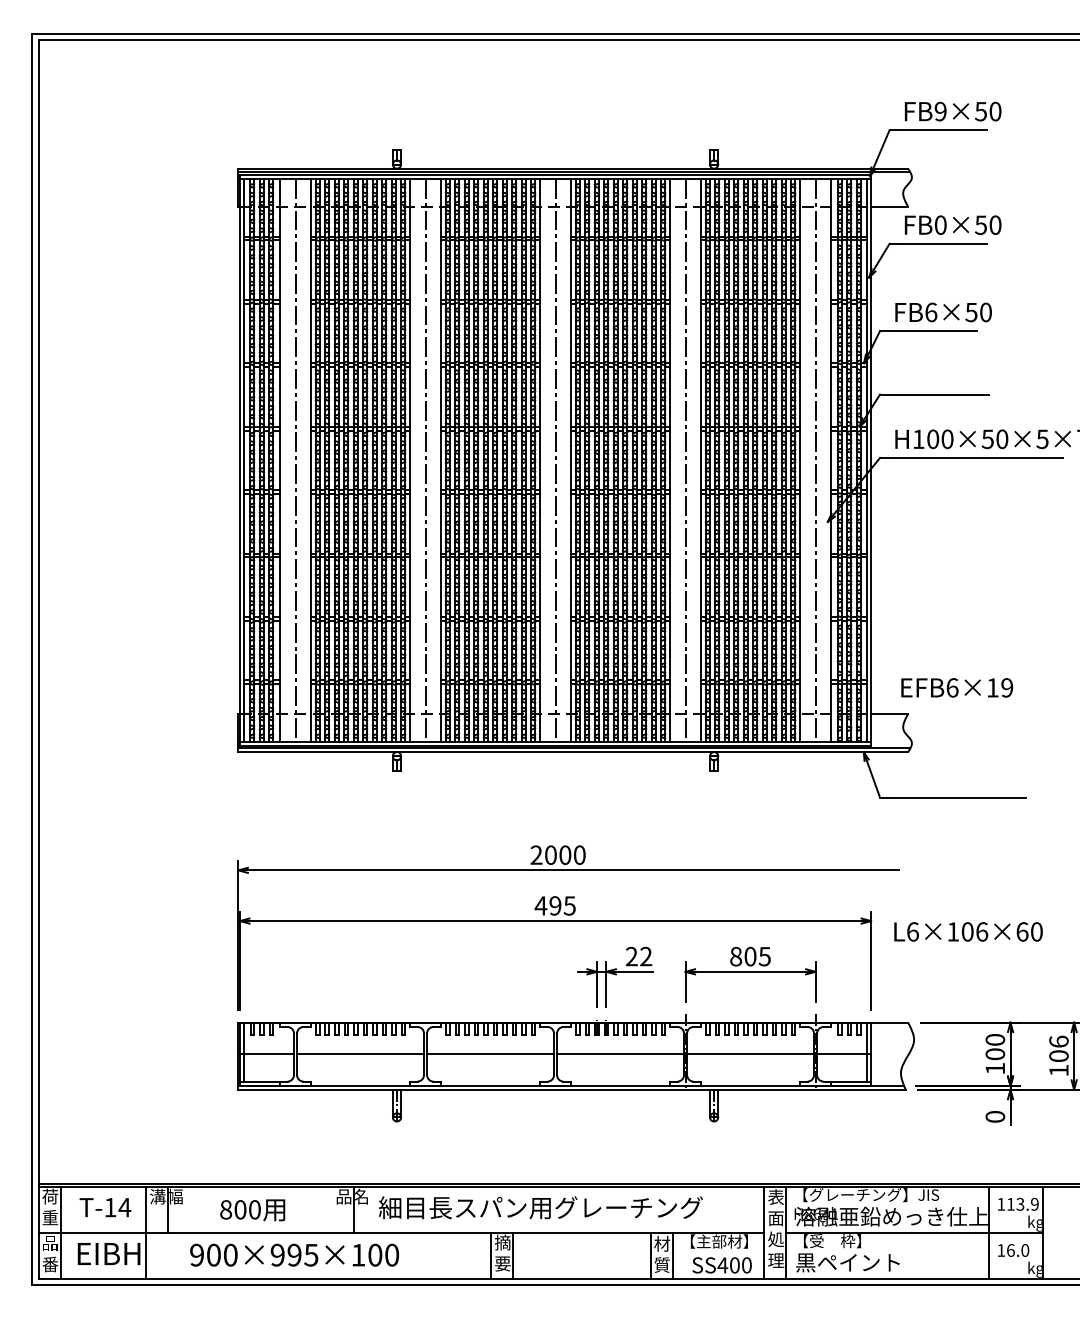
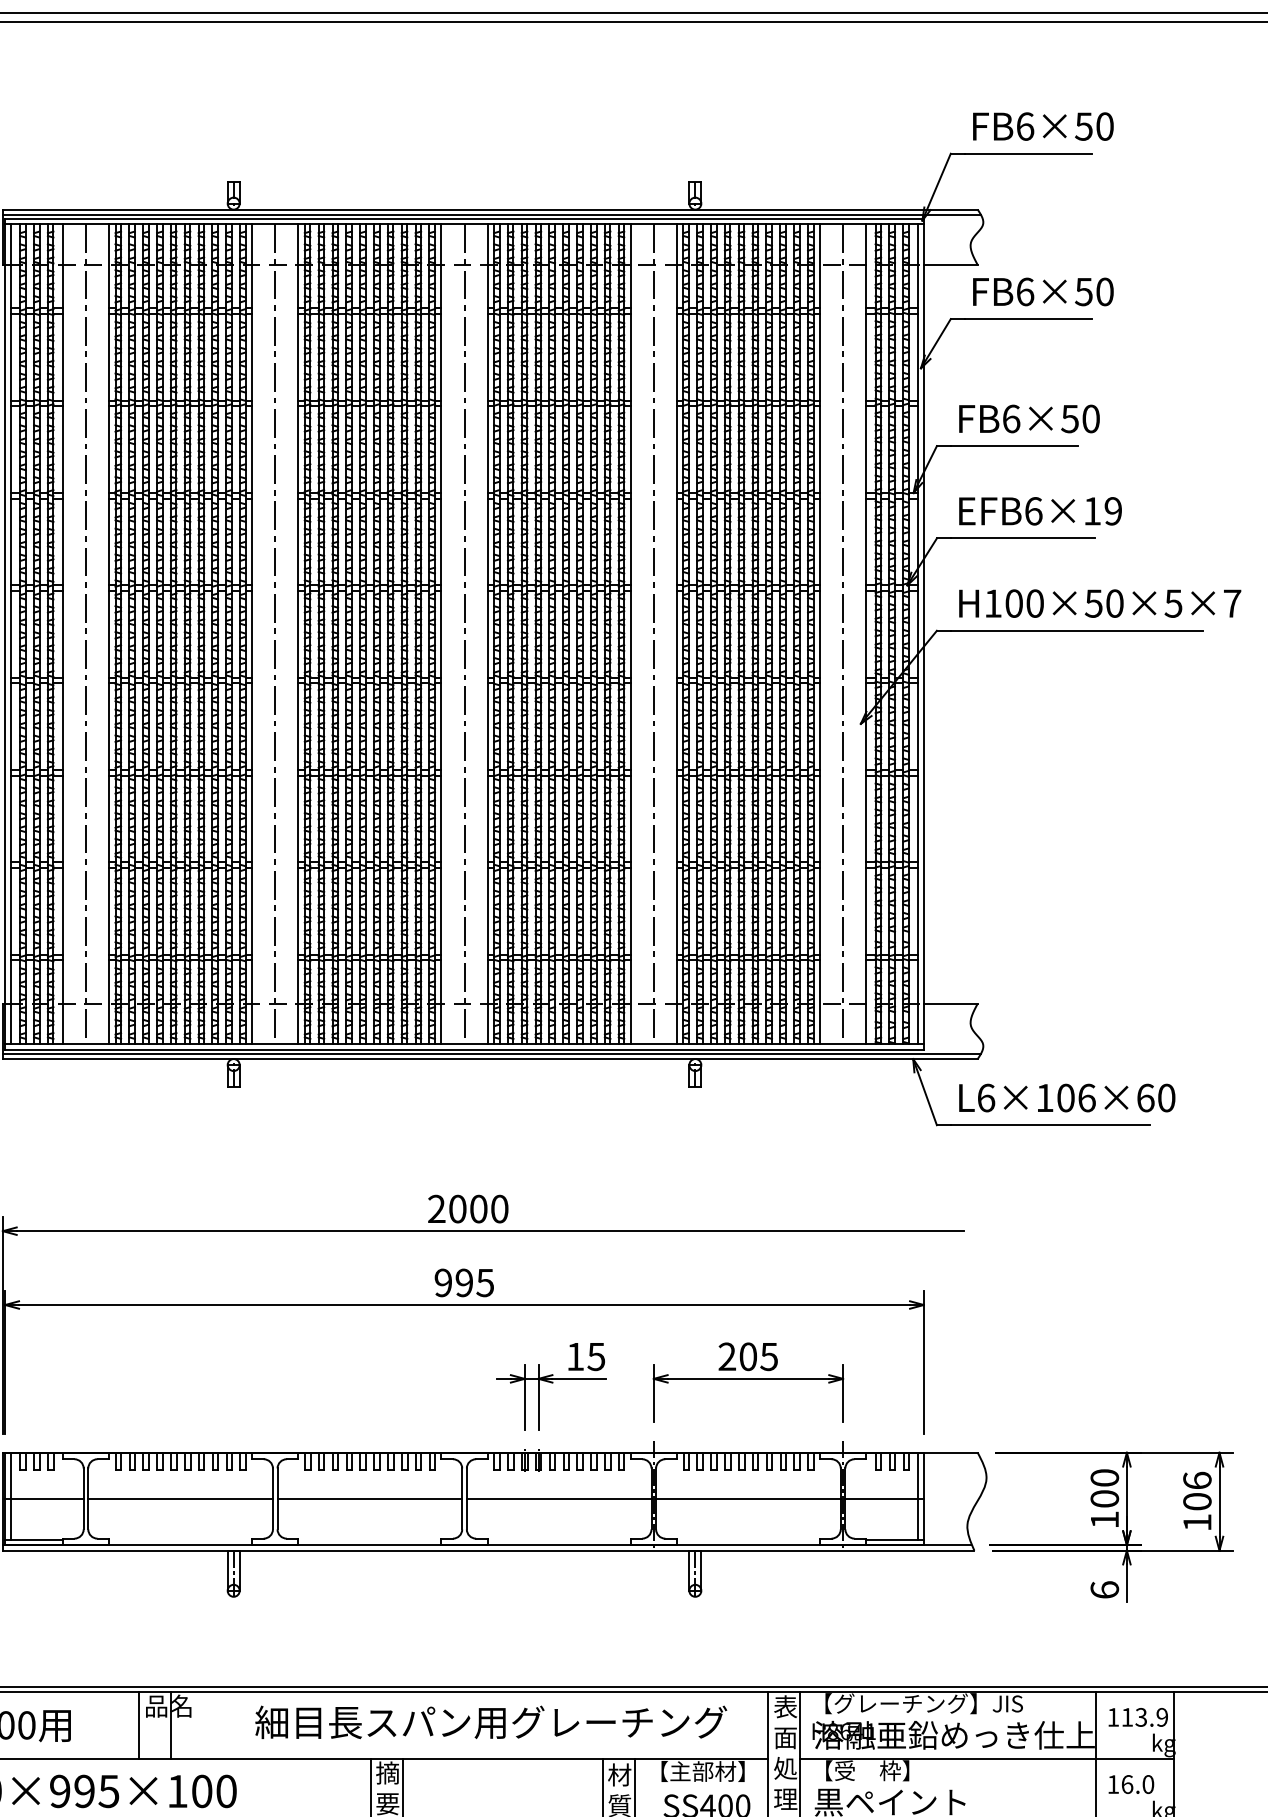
text: (940, 111) -> (1024, 126), FB9×50 -> FB6×50
text: (940, 224) -> (1024, 290), FB0×50 -> FB6×50
text: (957, 687) -> (1040, 510), moved
text: (540, 905) -> (442, 1282), 495 -> 995
text: (968, 931) -> (1067, 1097), moved
text: (638, 956) -> (585, 1356), 22 -> 15
text: (736, 956) -> (727, 1356), 805 -> 205
text: (994, 1116) -> (1103, 1589), 0 -> 6
text: (540, 1207) -> (490, 1721), moved
line: (331, 1209) -> (138, 1724), added

